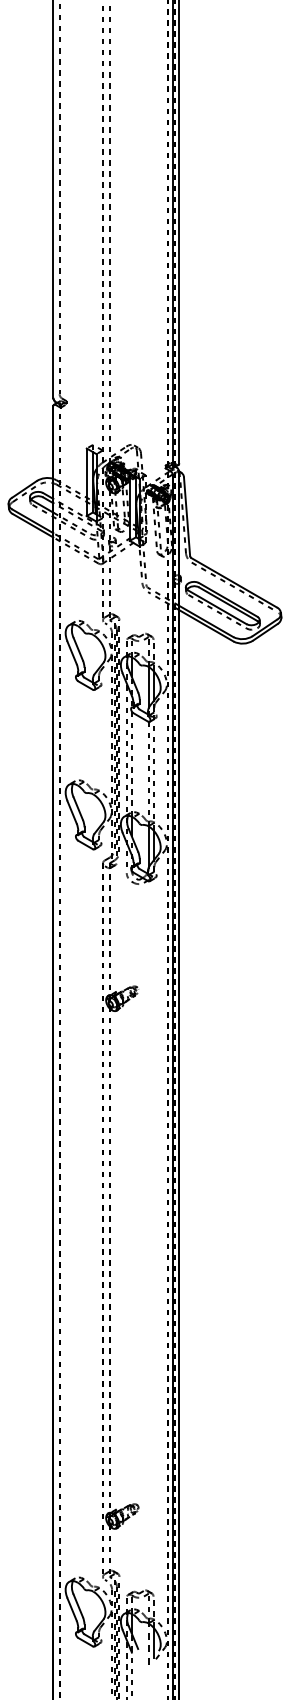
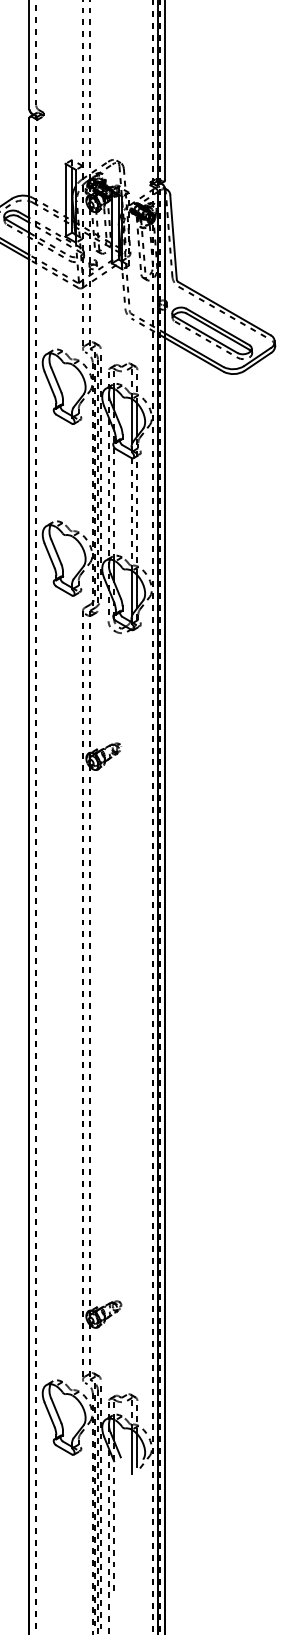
line: (148, 1644) -> (131, 1452), dashed -> solid

